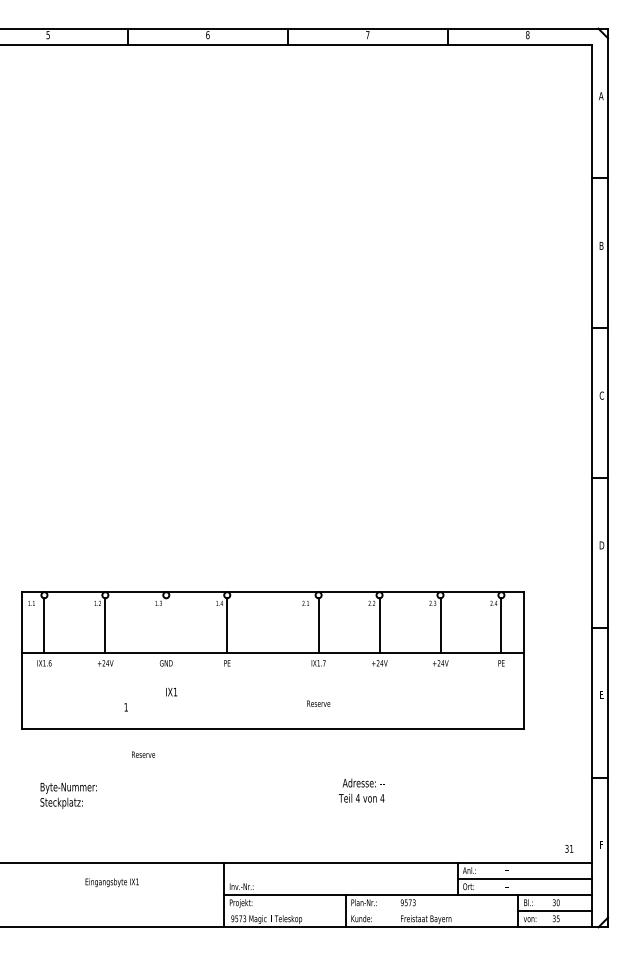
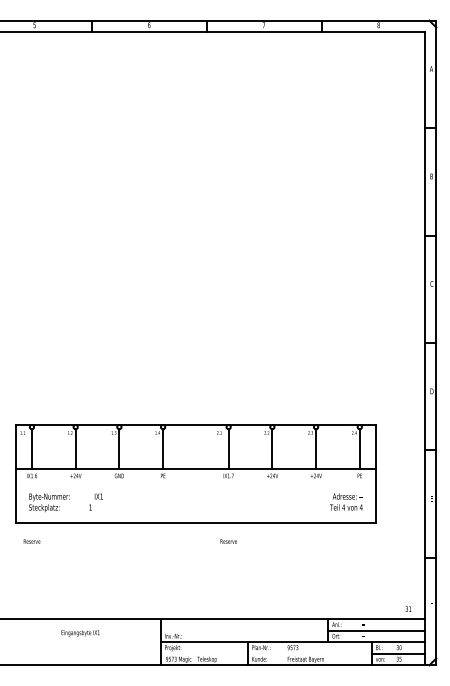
line: (166, 625) -> (119, 448), added
text: (171, 691) -> (98, 496), moved
text: (318, 703) -> (228, 541), moved
text: (143, 754) -> (32, 541), moved
text: (361, 790) -> (346, 501), moved
text: (68, 795) -> (49, 502), moved

